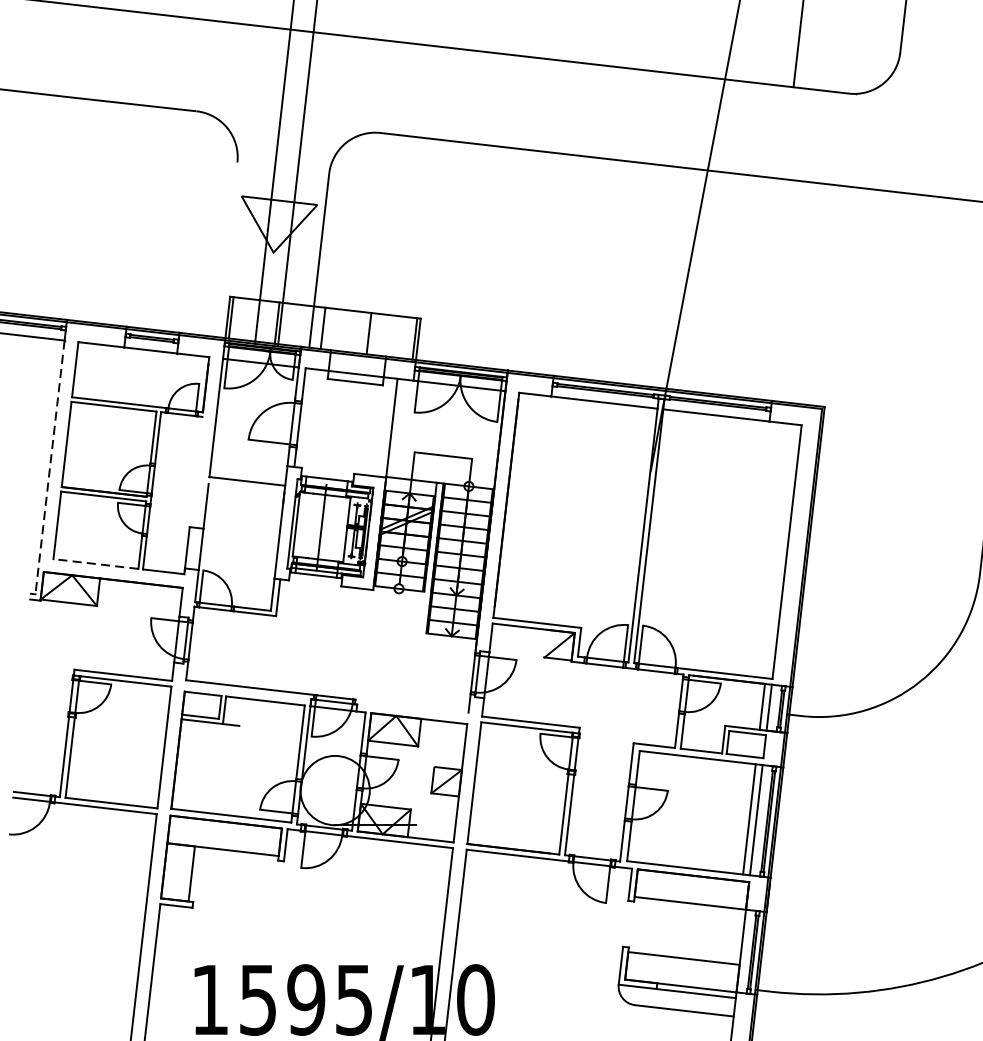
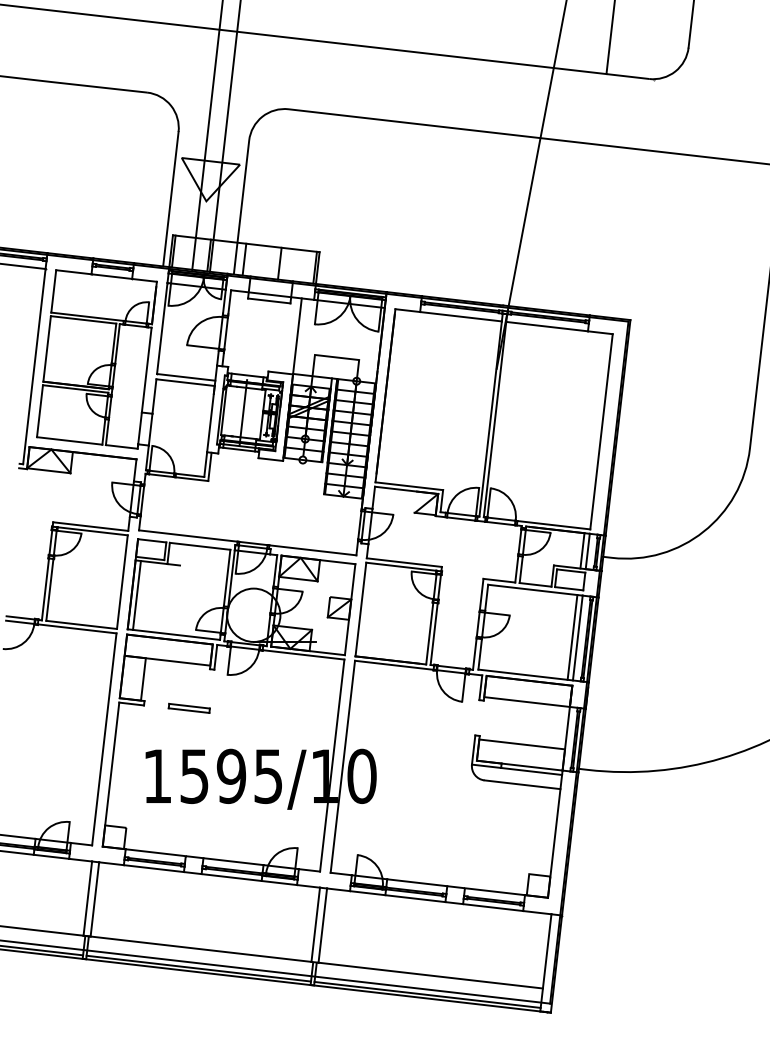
line: (226, 248) -> (170, 198), added
line: (50, 468) -> (34, 367), dashed -> solid
line: (195, 471) -> (146, 369), added
line: (246, 488) -> (185, 382), added
line: (95, 563) -> (69, 440), dashed -> solid
line: (410, 706) -> (311, 550), added
line: (182, 764) -> (136, 595), added
part: (250, 910) -> (188, 707), added

